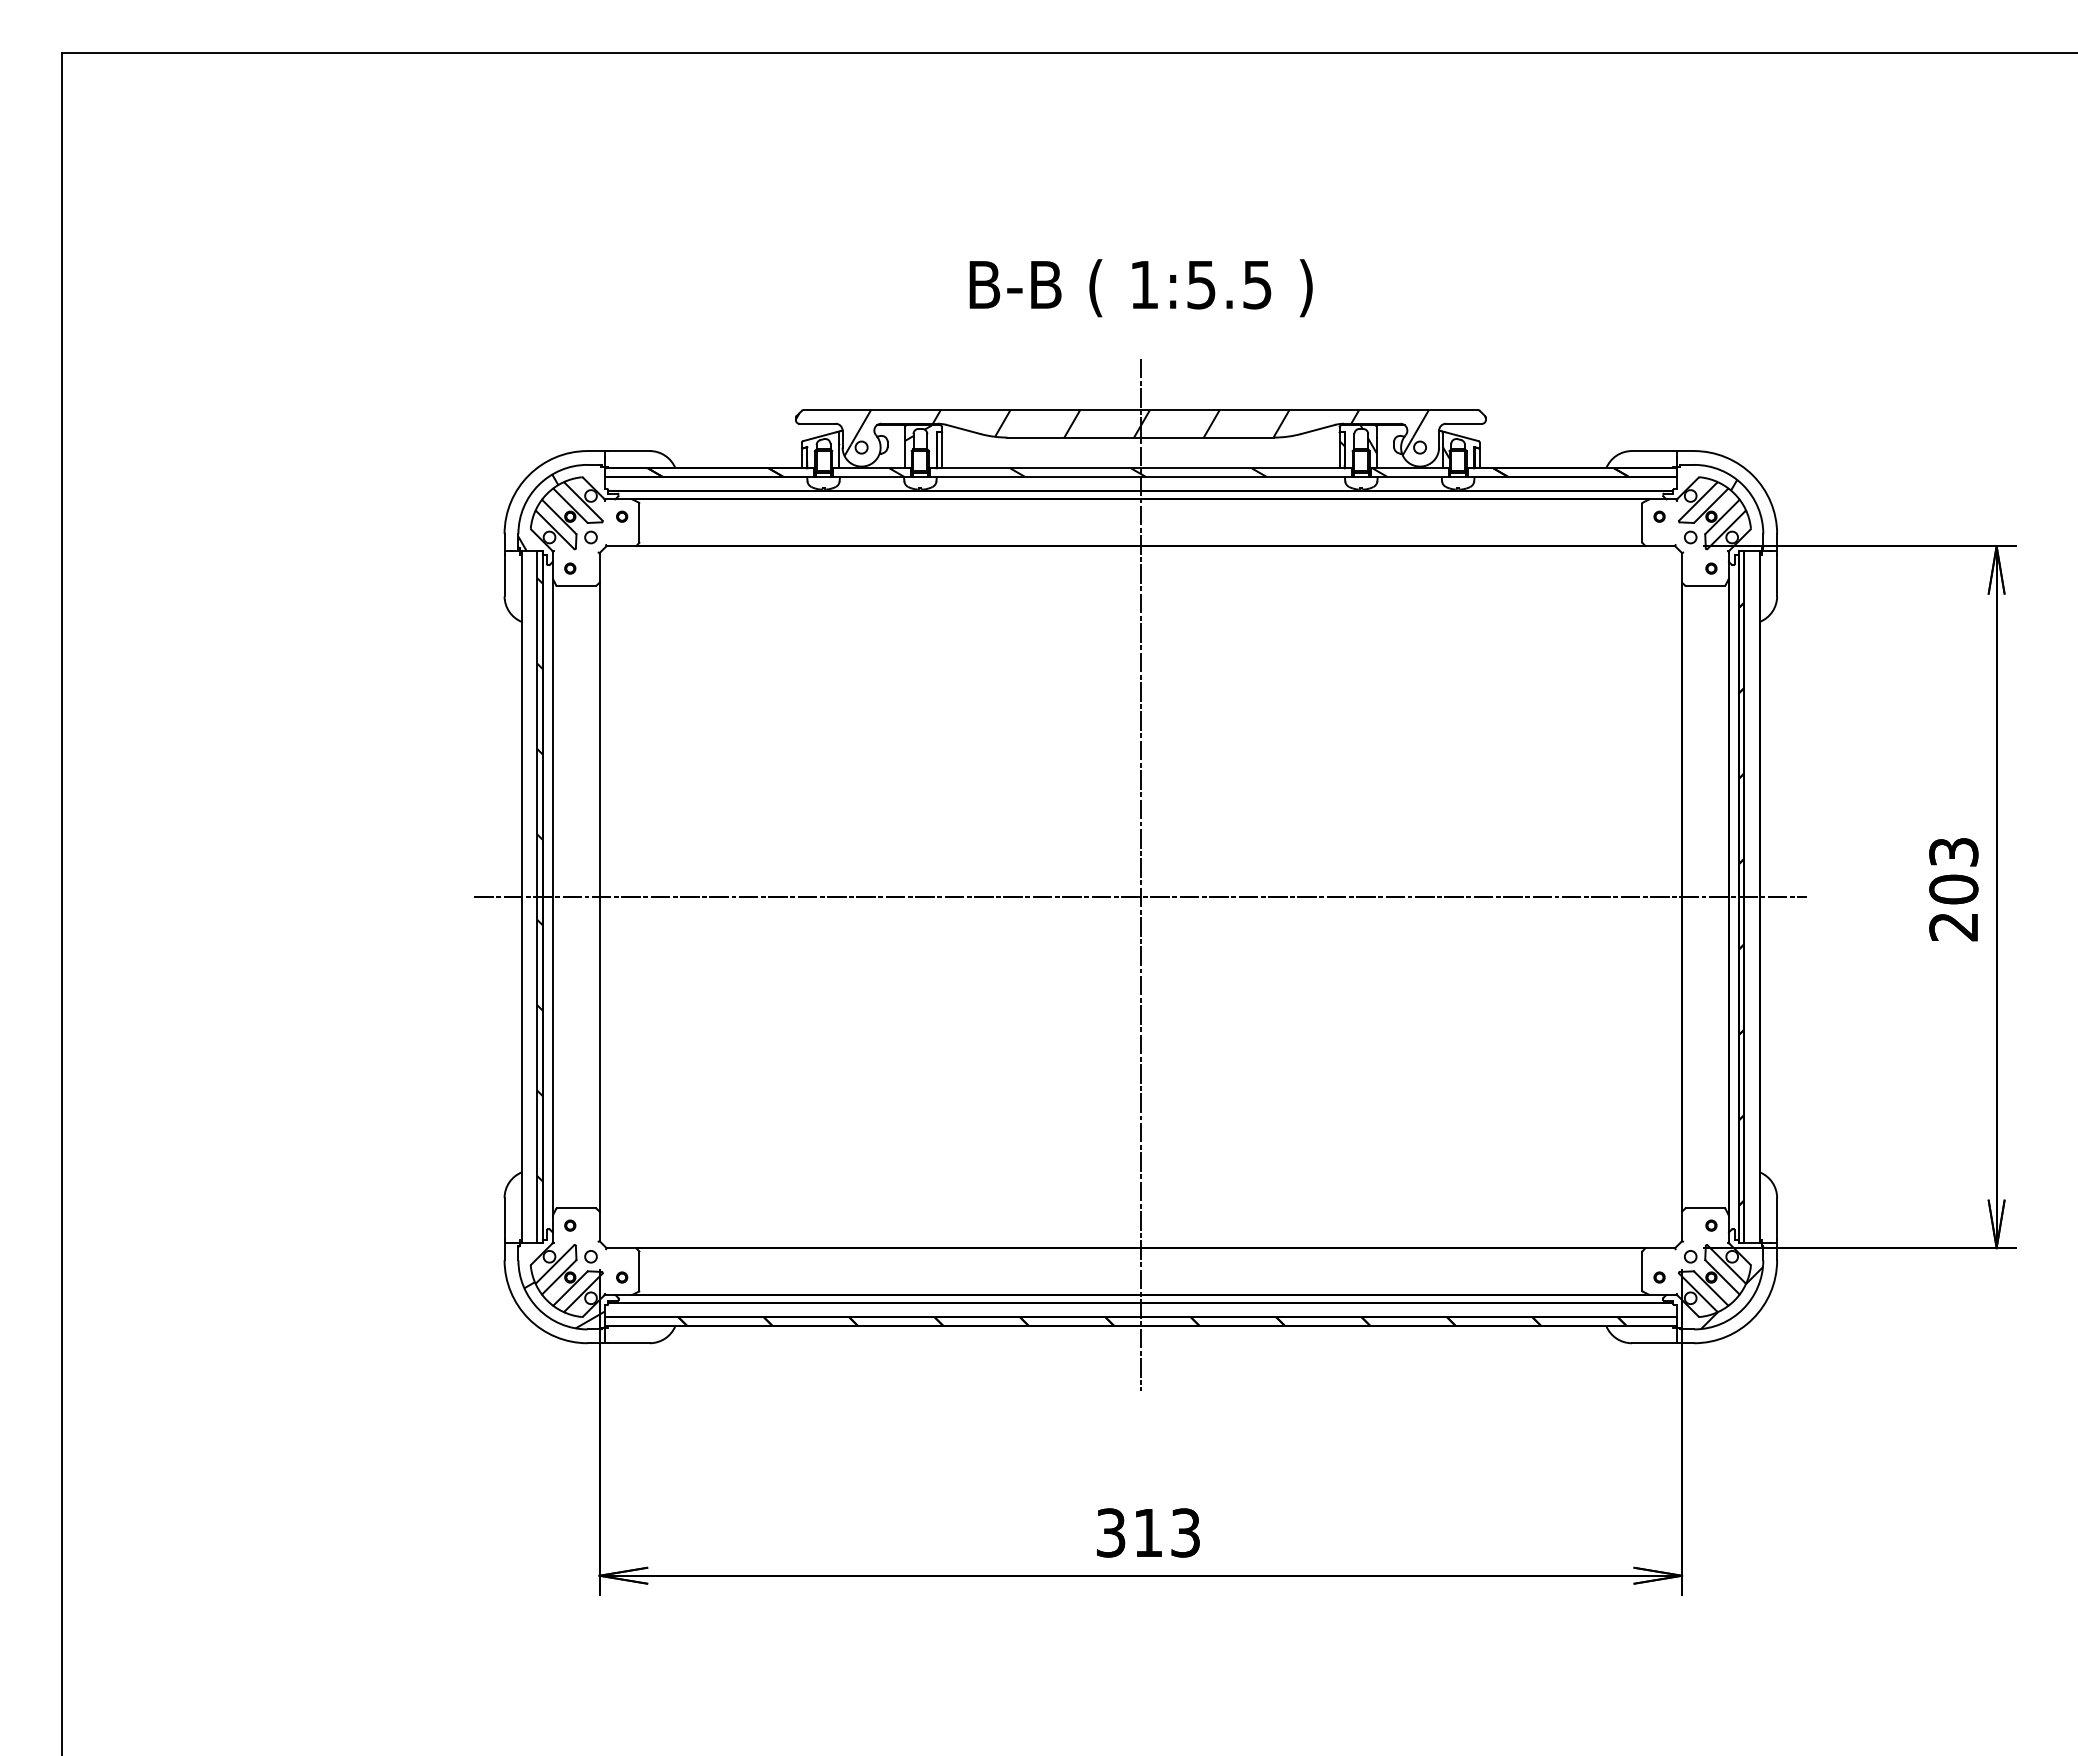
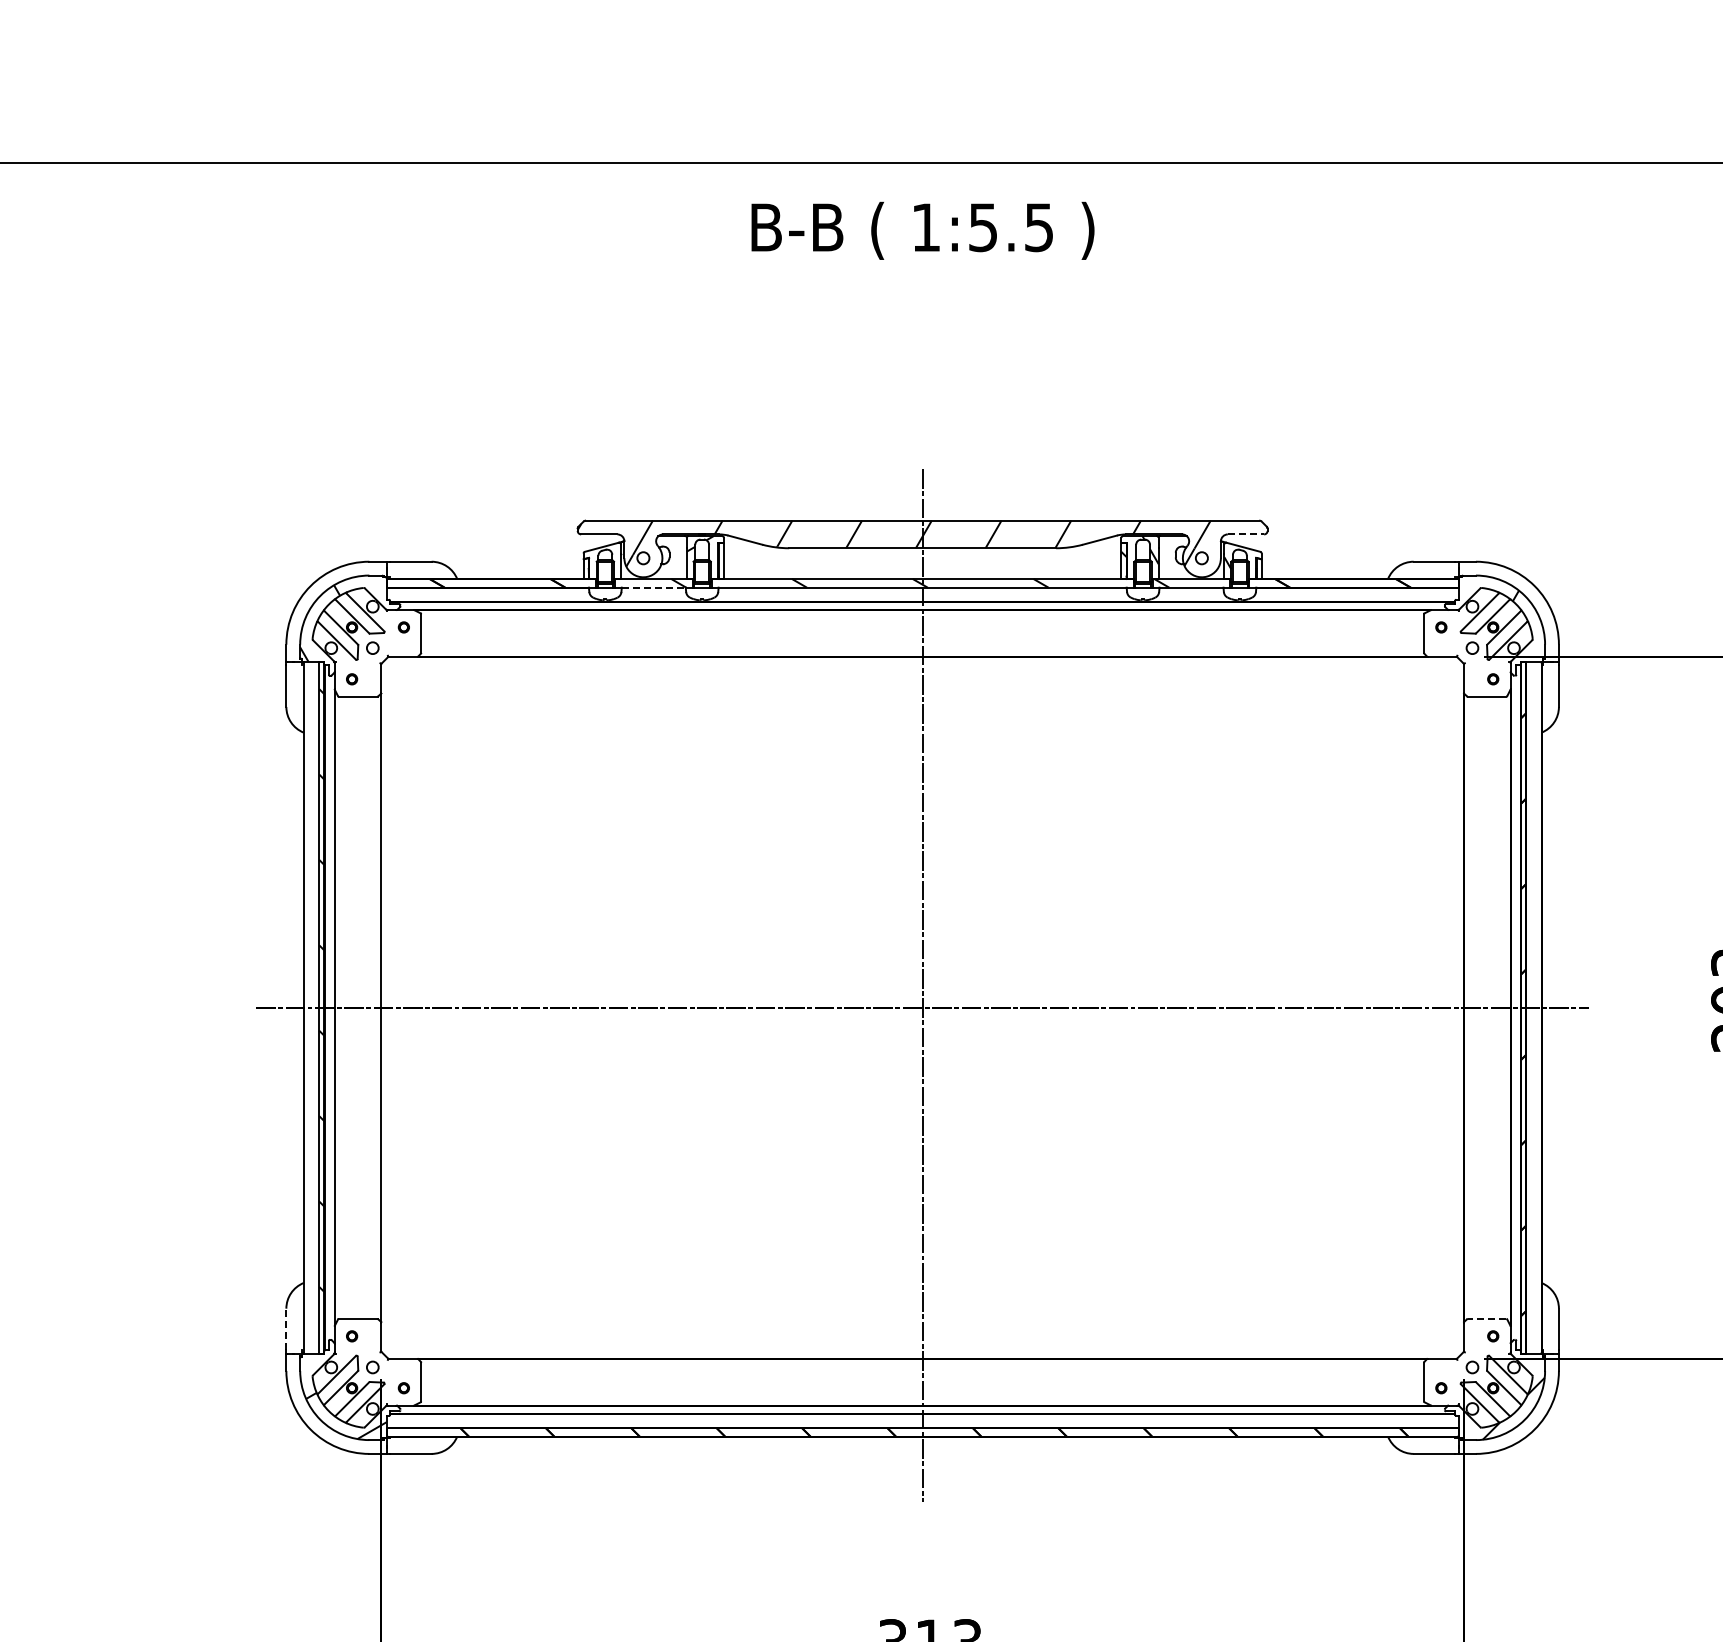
text: (1140, 288) -> (922, 231), moved
line: (1464, 423) -> (1246, 534), solid -> dashed
line: (872, 477) -> (654, 588), solid -> dashed
line: (1704, 1208) -> (1486, 1319), solid -> dashed
line: (504, 1218) -> (286, 1329), solid -> dashed

